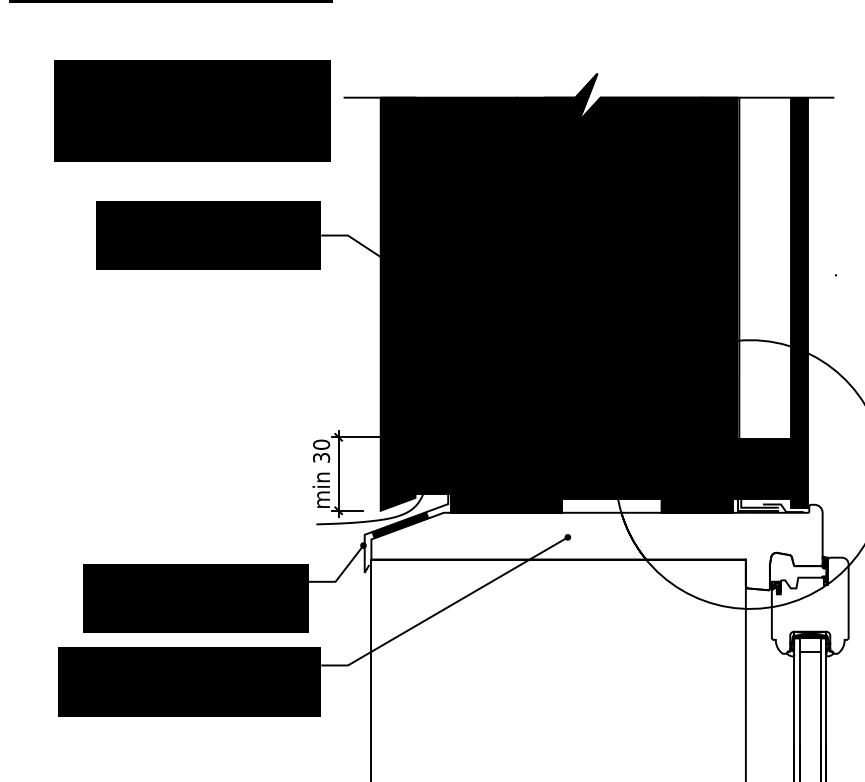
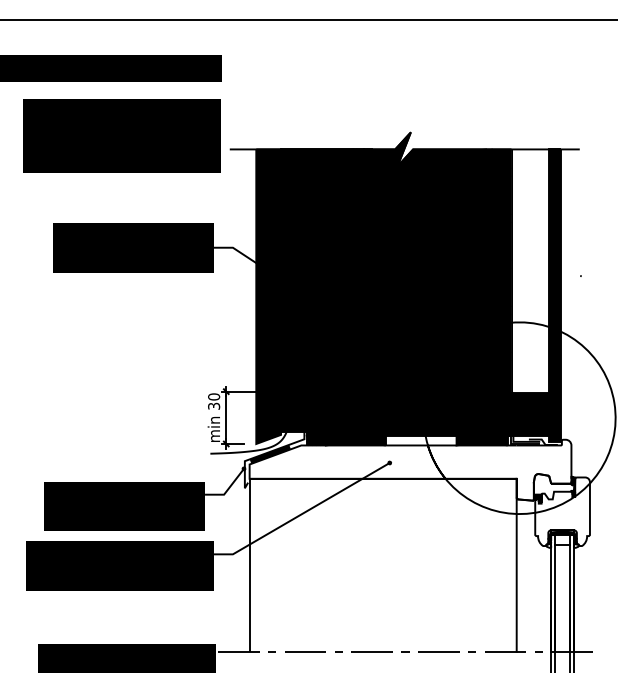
text: (191, 110) -> (121, 135), moved

